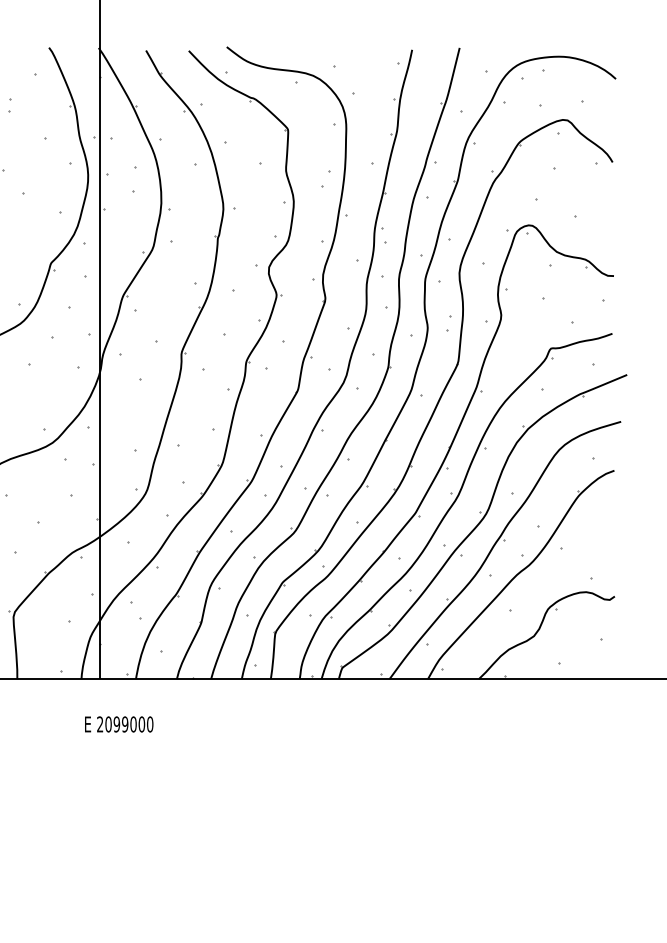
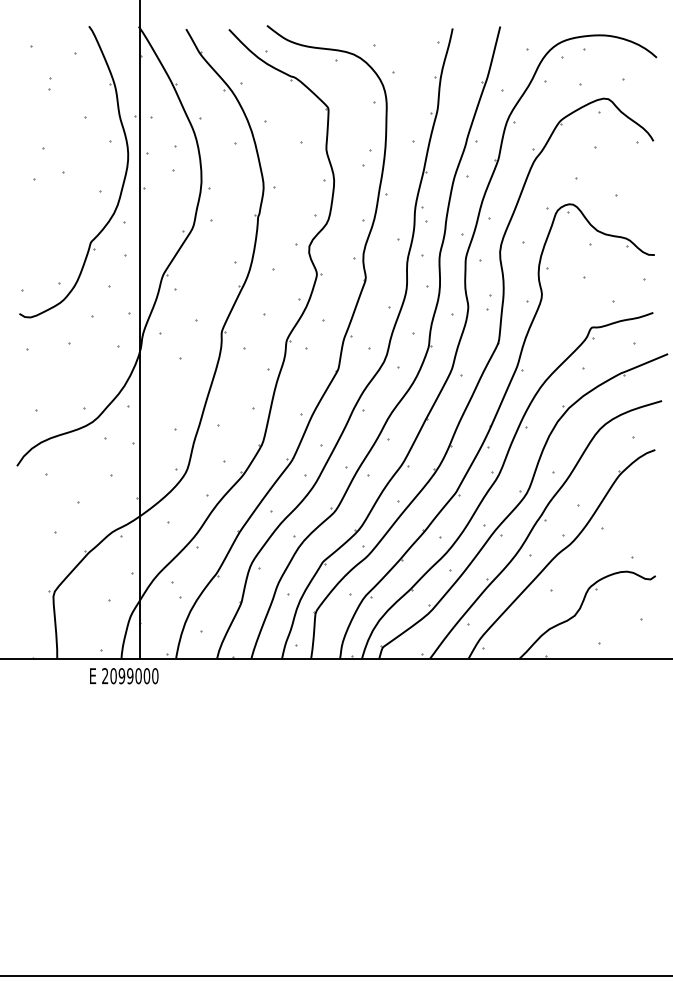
text: (119, 724) -> (124, 676), moved

